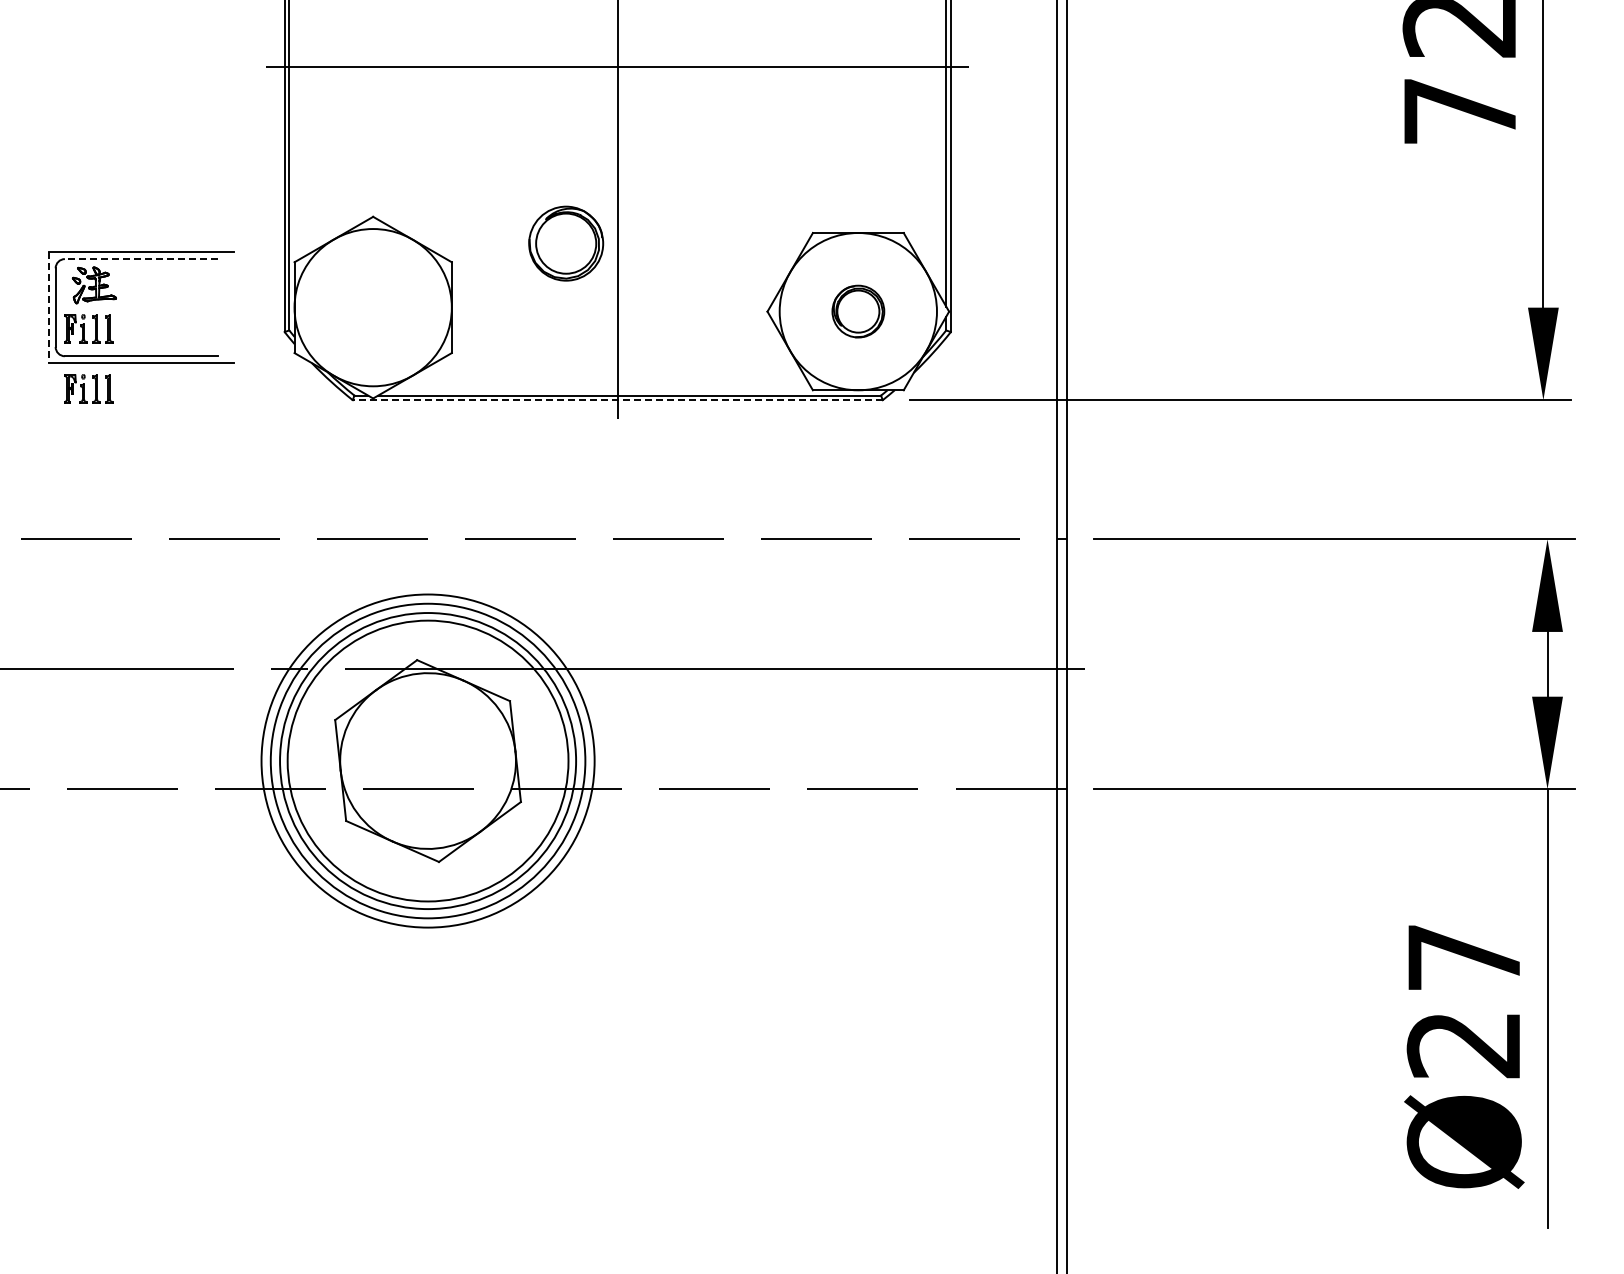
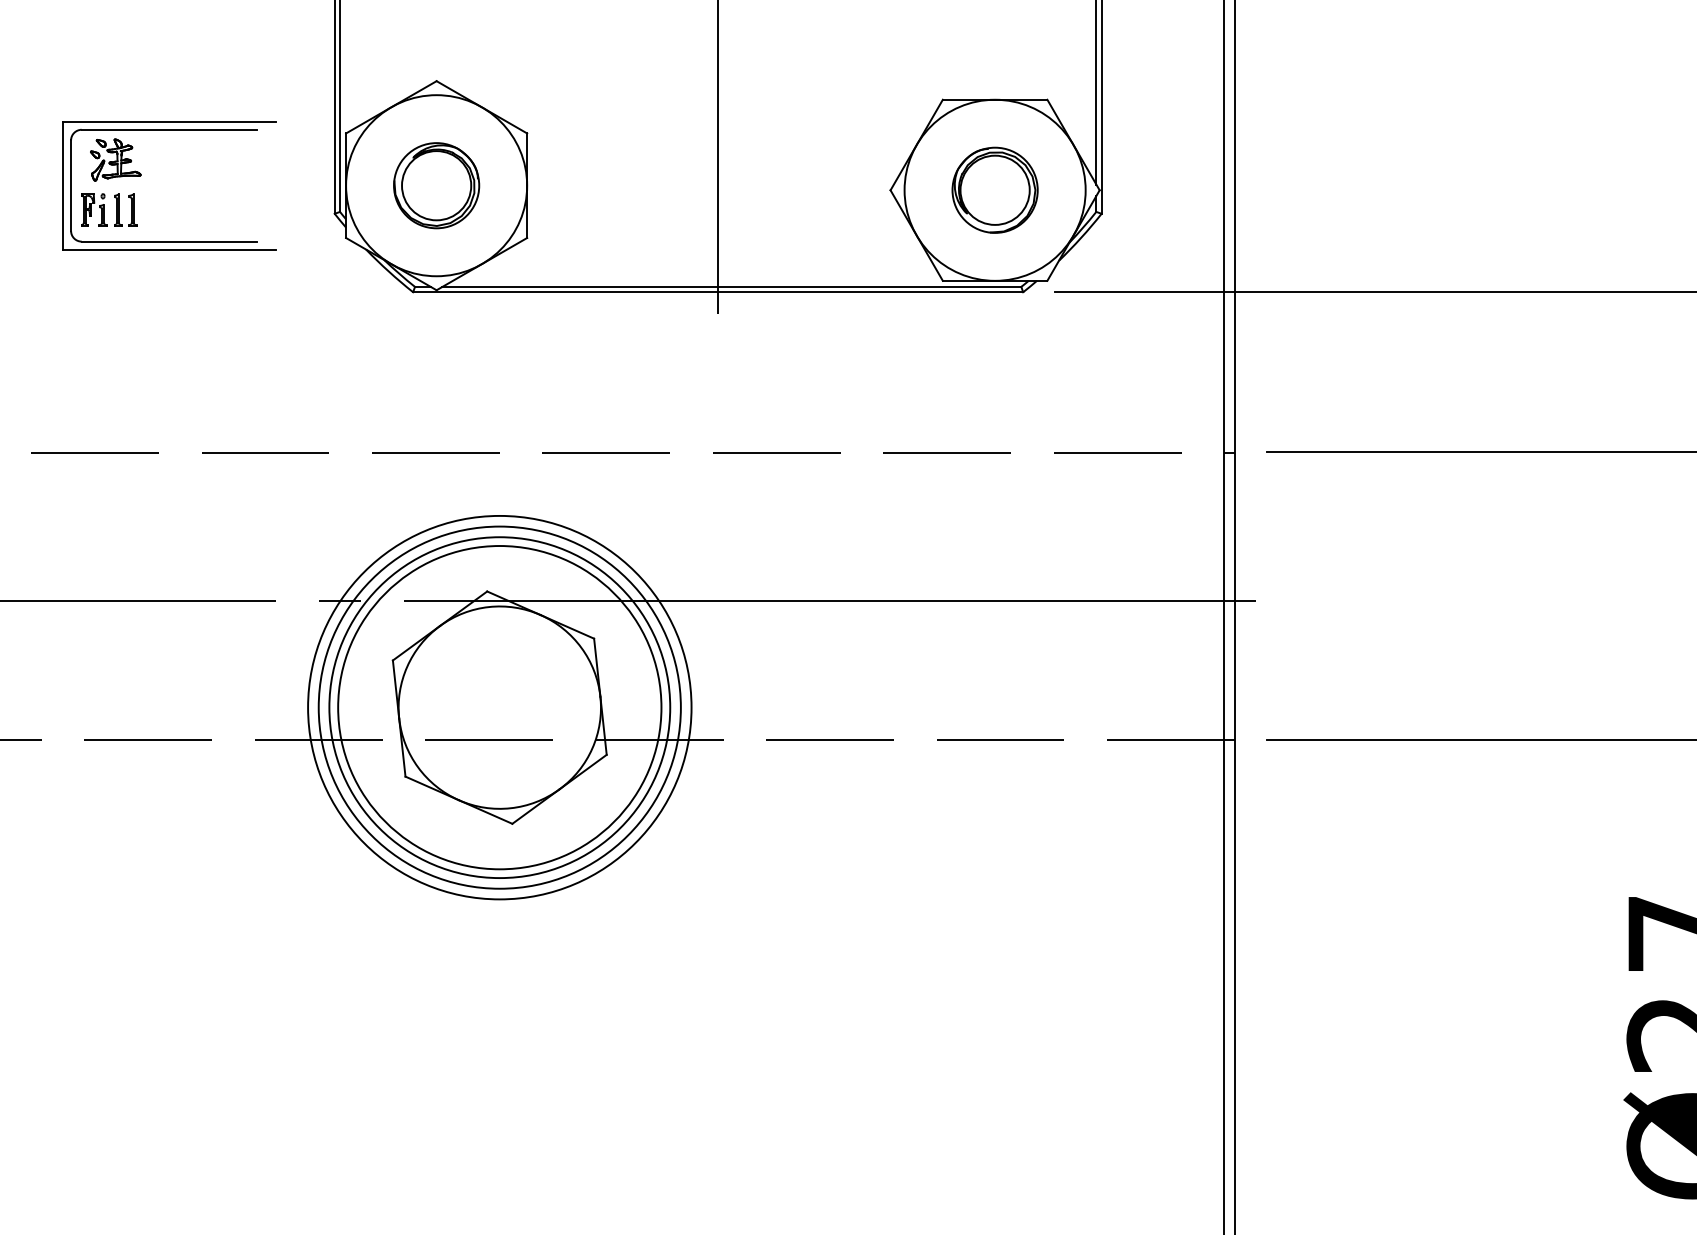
part: (566, 243) -> (436, 185), moved
line: (140, 259) -> (168, 130), dashed -> solid
line: (48, 307) -> (62, 185), dashed -> solid
part: (858, 311) -> (995, 190), size x1.43
part: (88, 388) -> (108, 278), removed
line: (617, 400) -> (717, 292), dashed -> solid

